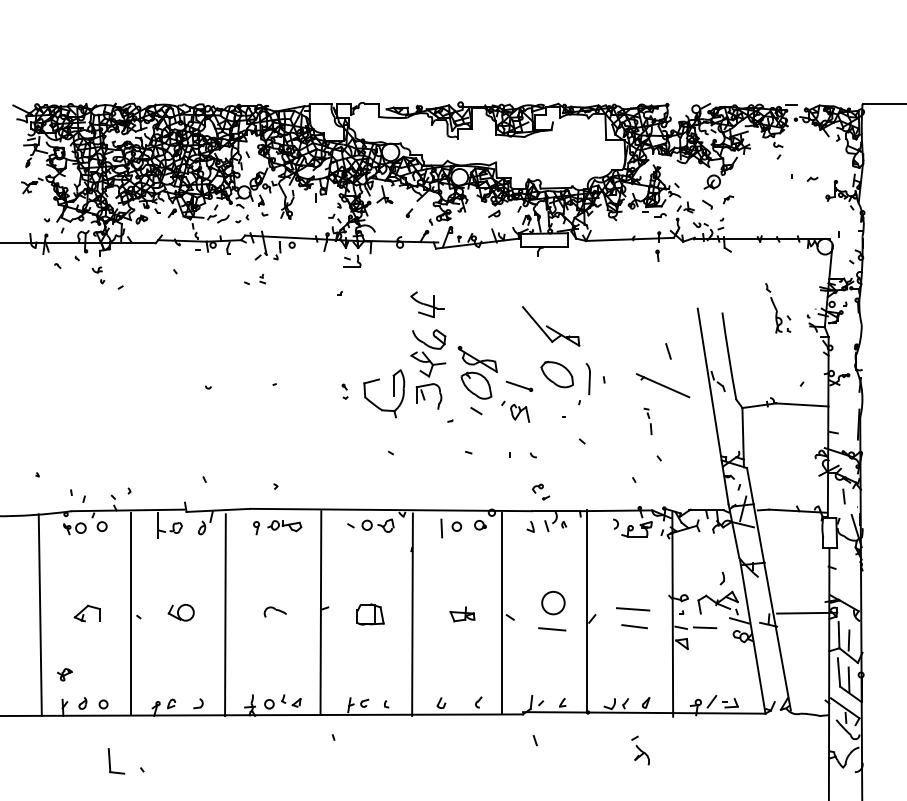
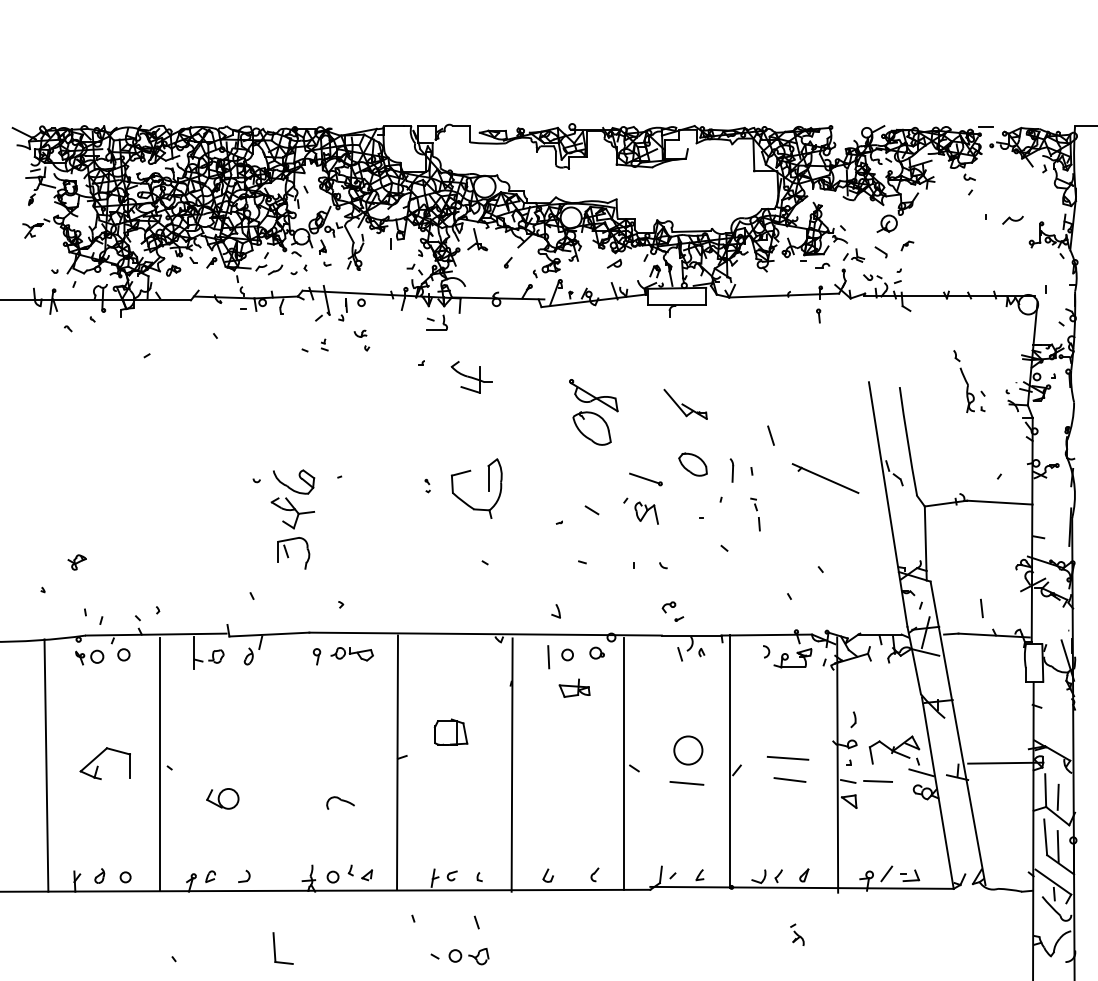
part: (812, 178) -> (1012, 219), size x1.6
part: (98, 275) -> (361, 340), moved
part: (427, 304) -> (472, 376), moved
part: (551, 326) -> (685, 404), size x0.6
line: (668, 351) -> (771, 435), moved
part: (428, 369) -> (293, 519), moved
part: (477, 372) -> (593, 412), moved
part: (556, 374) -> (692, 464), size x0.7
part: (587, 379) -> (731, 470), size x0.6
part: (344, 391) -> (427, 485), size x0.7
part: (647, 421) -> (754, 514), moved
line: (843, 496) -> (981, 608), moved
part: (370, 525) -> (459, 956), moved
part: (530, 526) -> (555, 610), moved
part: (721, 578) -> (852, 719), moved
part: (274, 611) -> (339, 802), moved
part: (180, 612) -> (221, 798), moved
part: (86, 613) -> (104, 763), size x1.6
line: (225, 614) -> (278, 764), removed
part: (370, 614) -> (450, 732), moved
part: (462, 614) -> (574, 688), moved
part: (64, 674) -> (76, 562), moved
line: (534, 740) -> (475, 922), moved
part: (640, 750) -> (797, 934), size x0.6
part: (116, 761) -> (283, 948), moved

